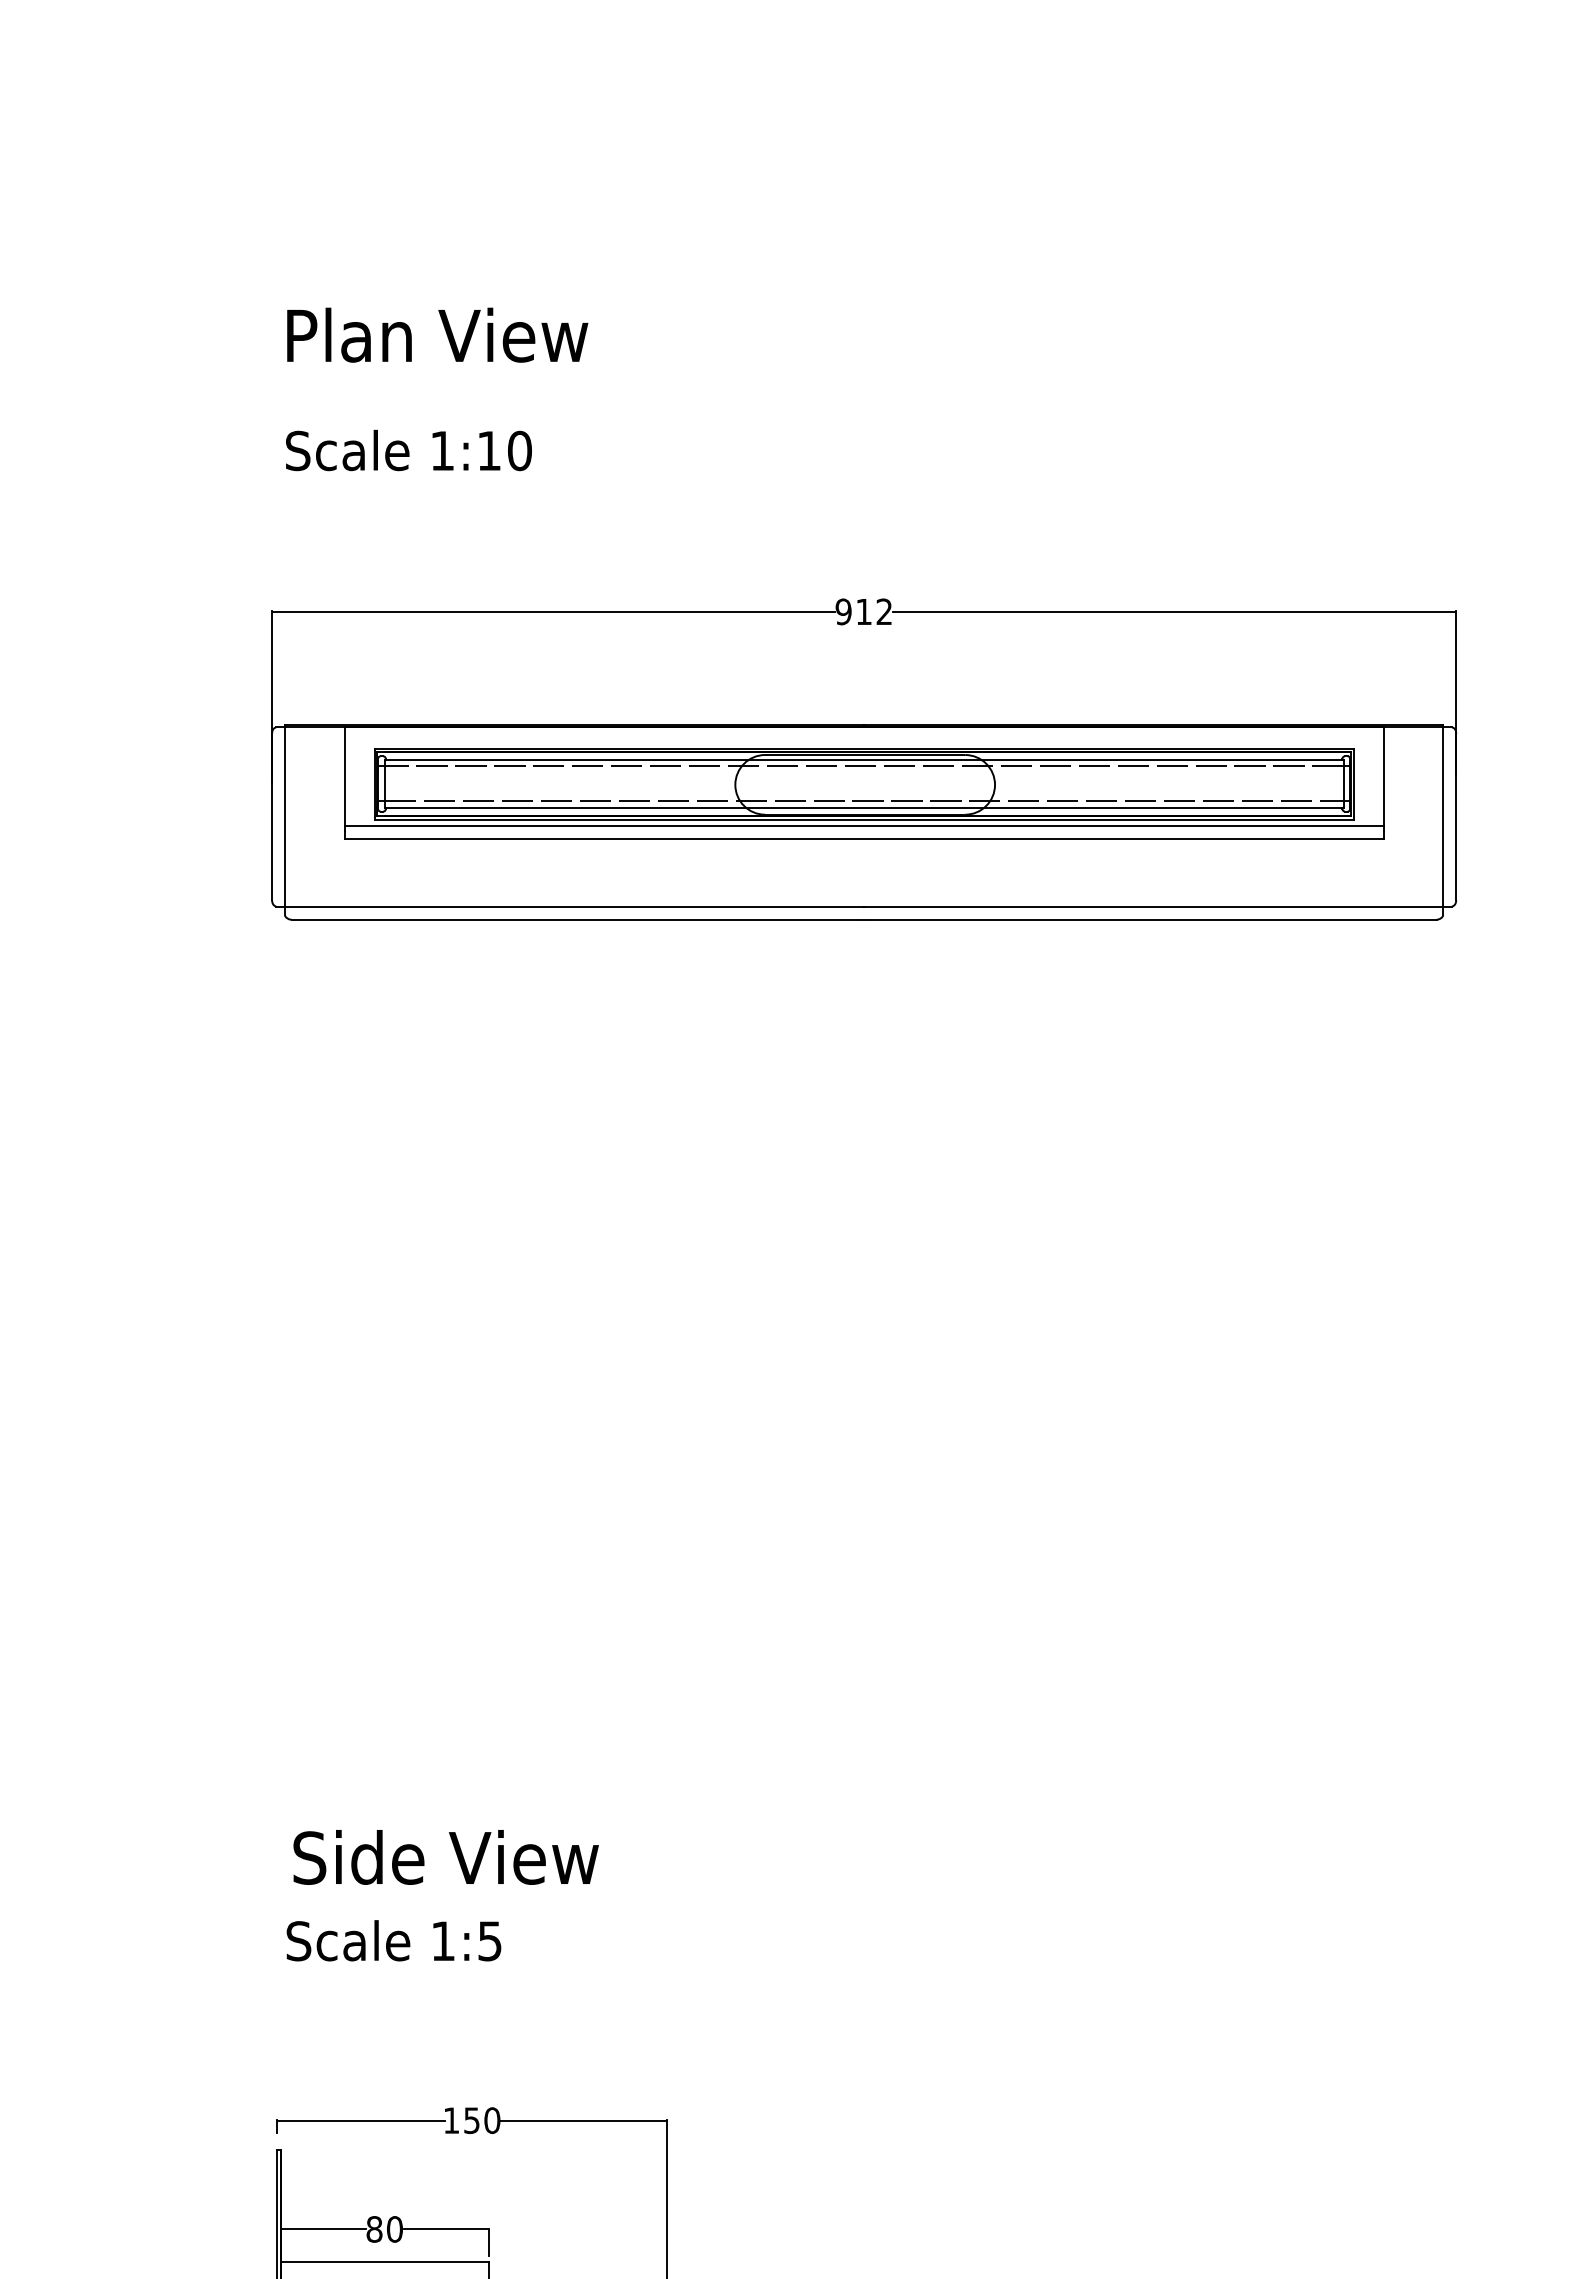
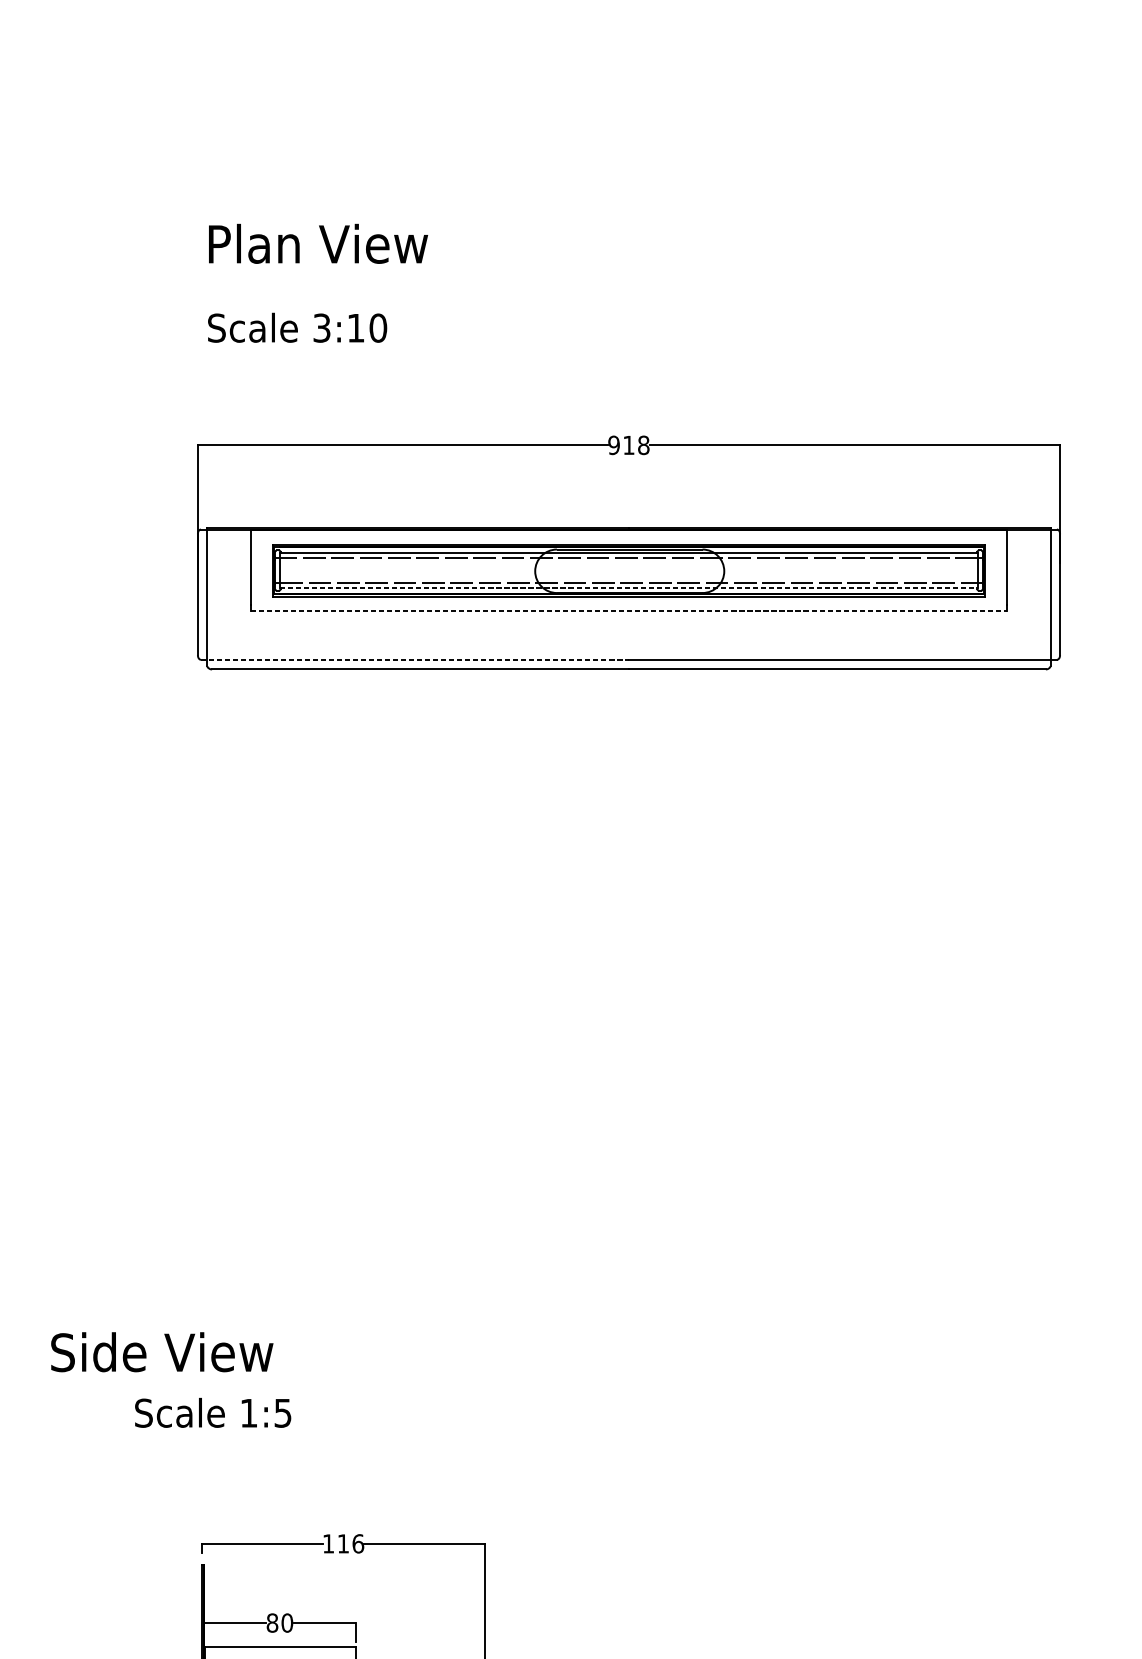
text: (442, 450) -> (321, 327), 1:10 -> 3:10
text: (884, 611) -> (643, 445), 912 -> 918
line: (864, 807) -> (629, 587), solid -> dashed
line: (863, 826) -> (628, 601), removed
line: (864, 839) -> (629, 611), solid -> dashed
line: (570, 906) -> (415, 659), solid -> dashed
text: (445, 1857) -> (161, 1352), moved
text: (393, 1940) -> (212, 1412), moved
text: (482, 2120) -> (351, 1543), 150 -> 116

